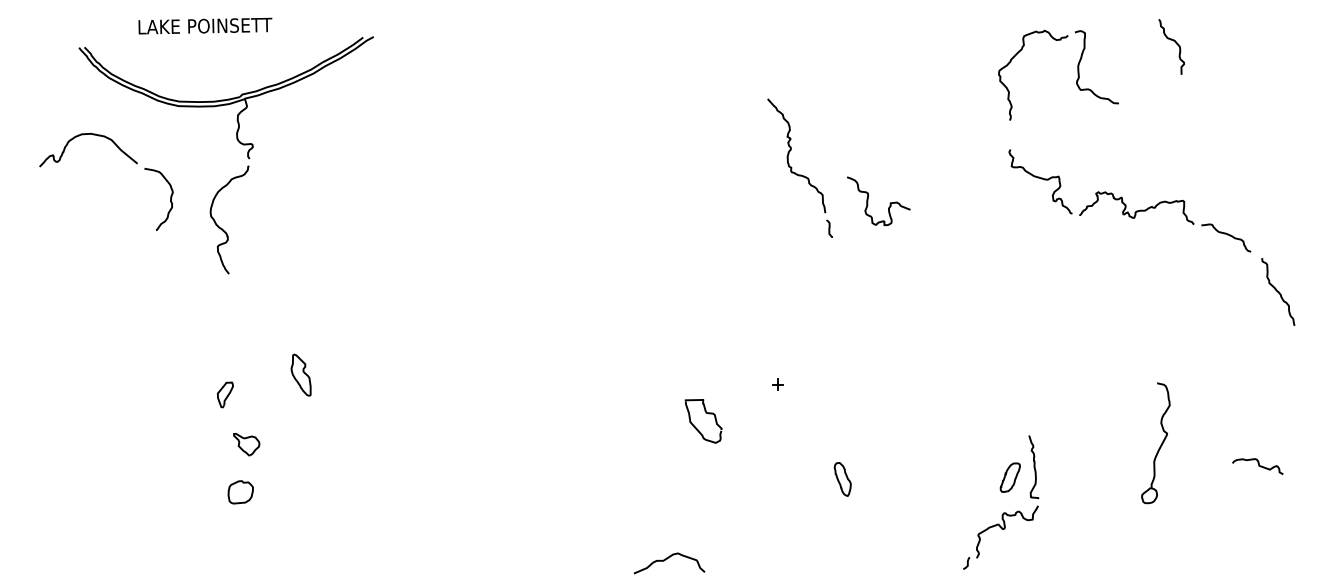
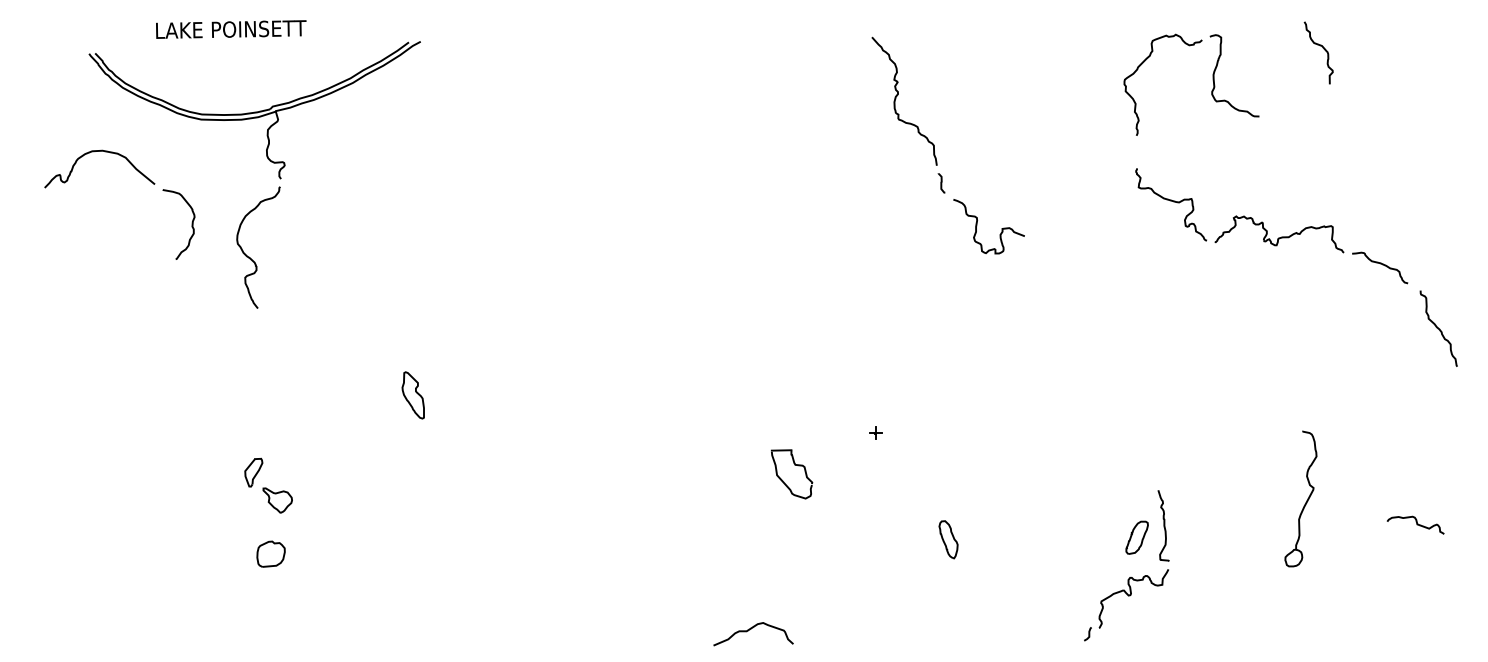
part: (797, 173) -> (905, 121), moved
part: (300, 374) -> (412, 394), moved
part: (225, 394) -> (253, 472), moved

